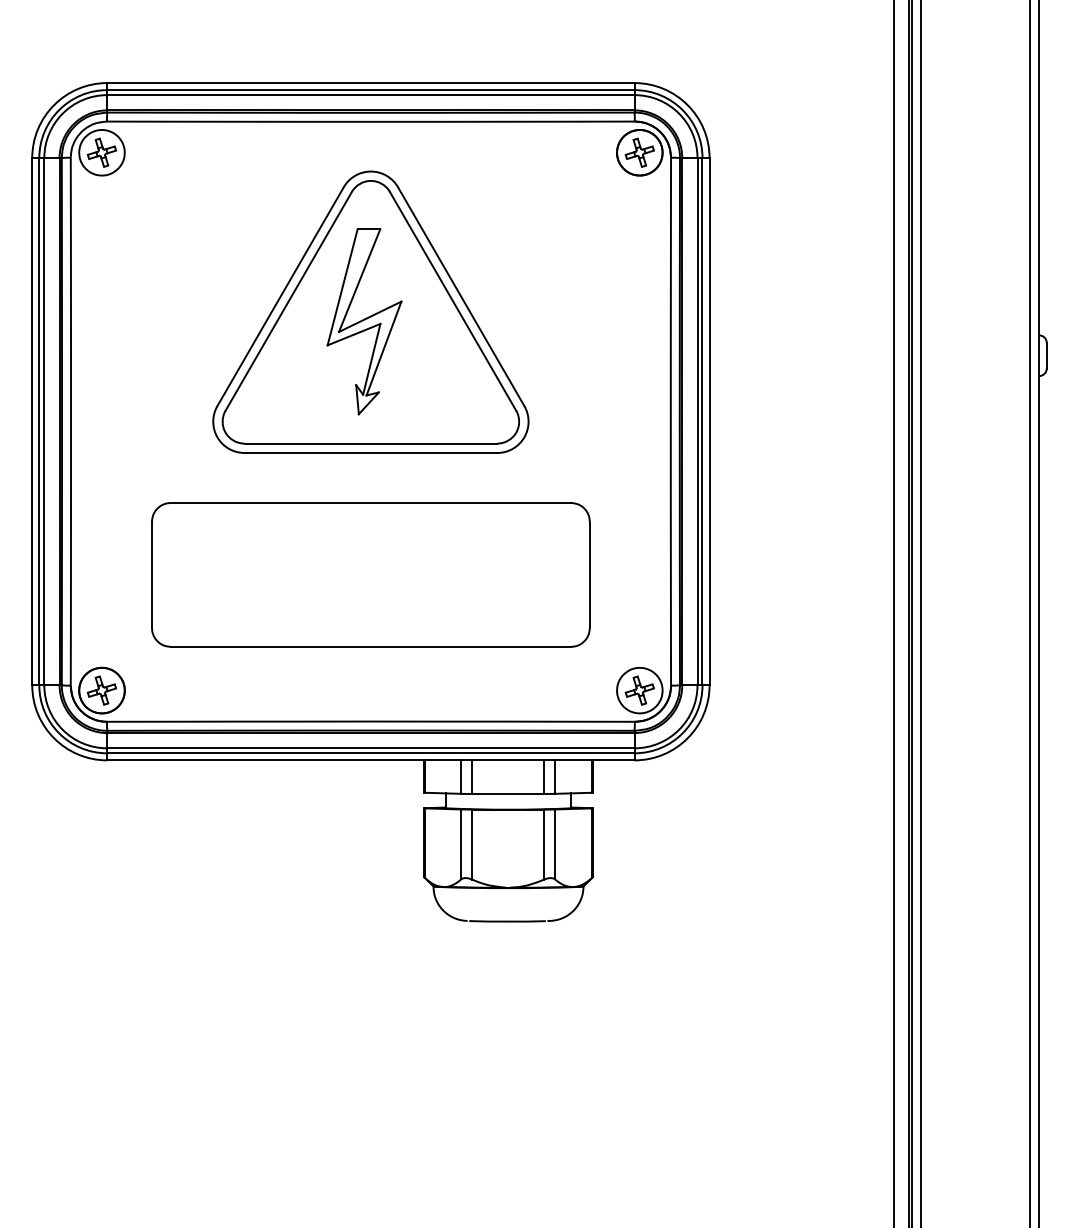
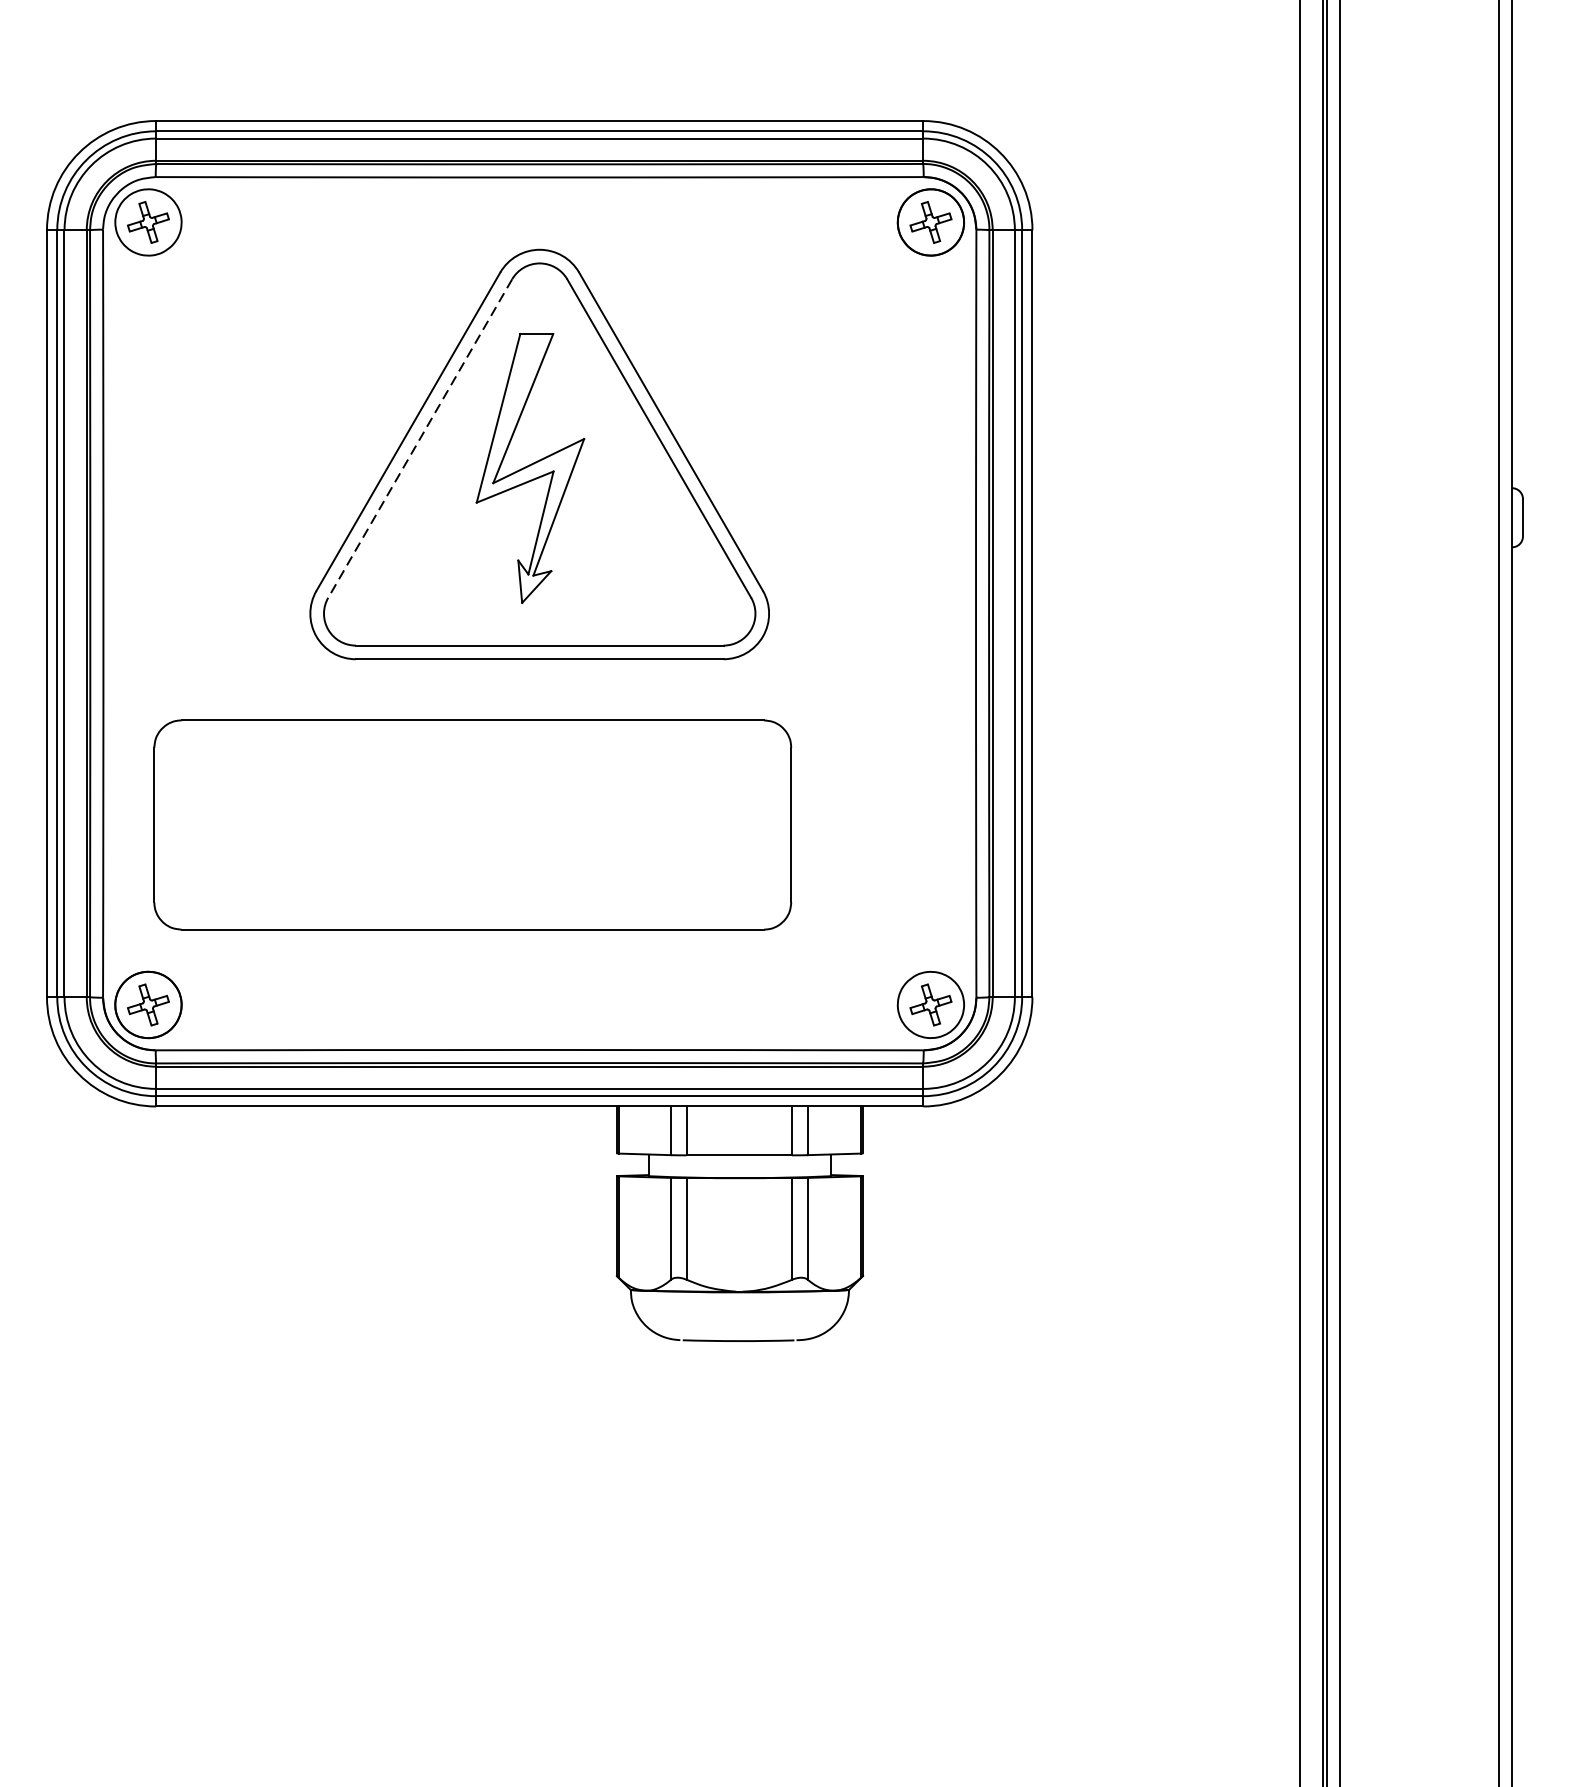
line: (288, 301) -> (419, 438), solid -> dashed
part: (370, 574) -> (472, 824), moved

